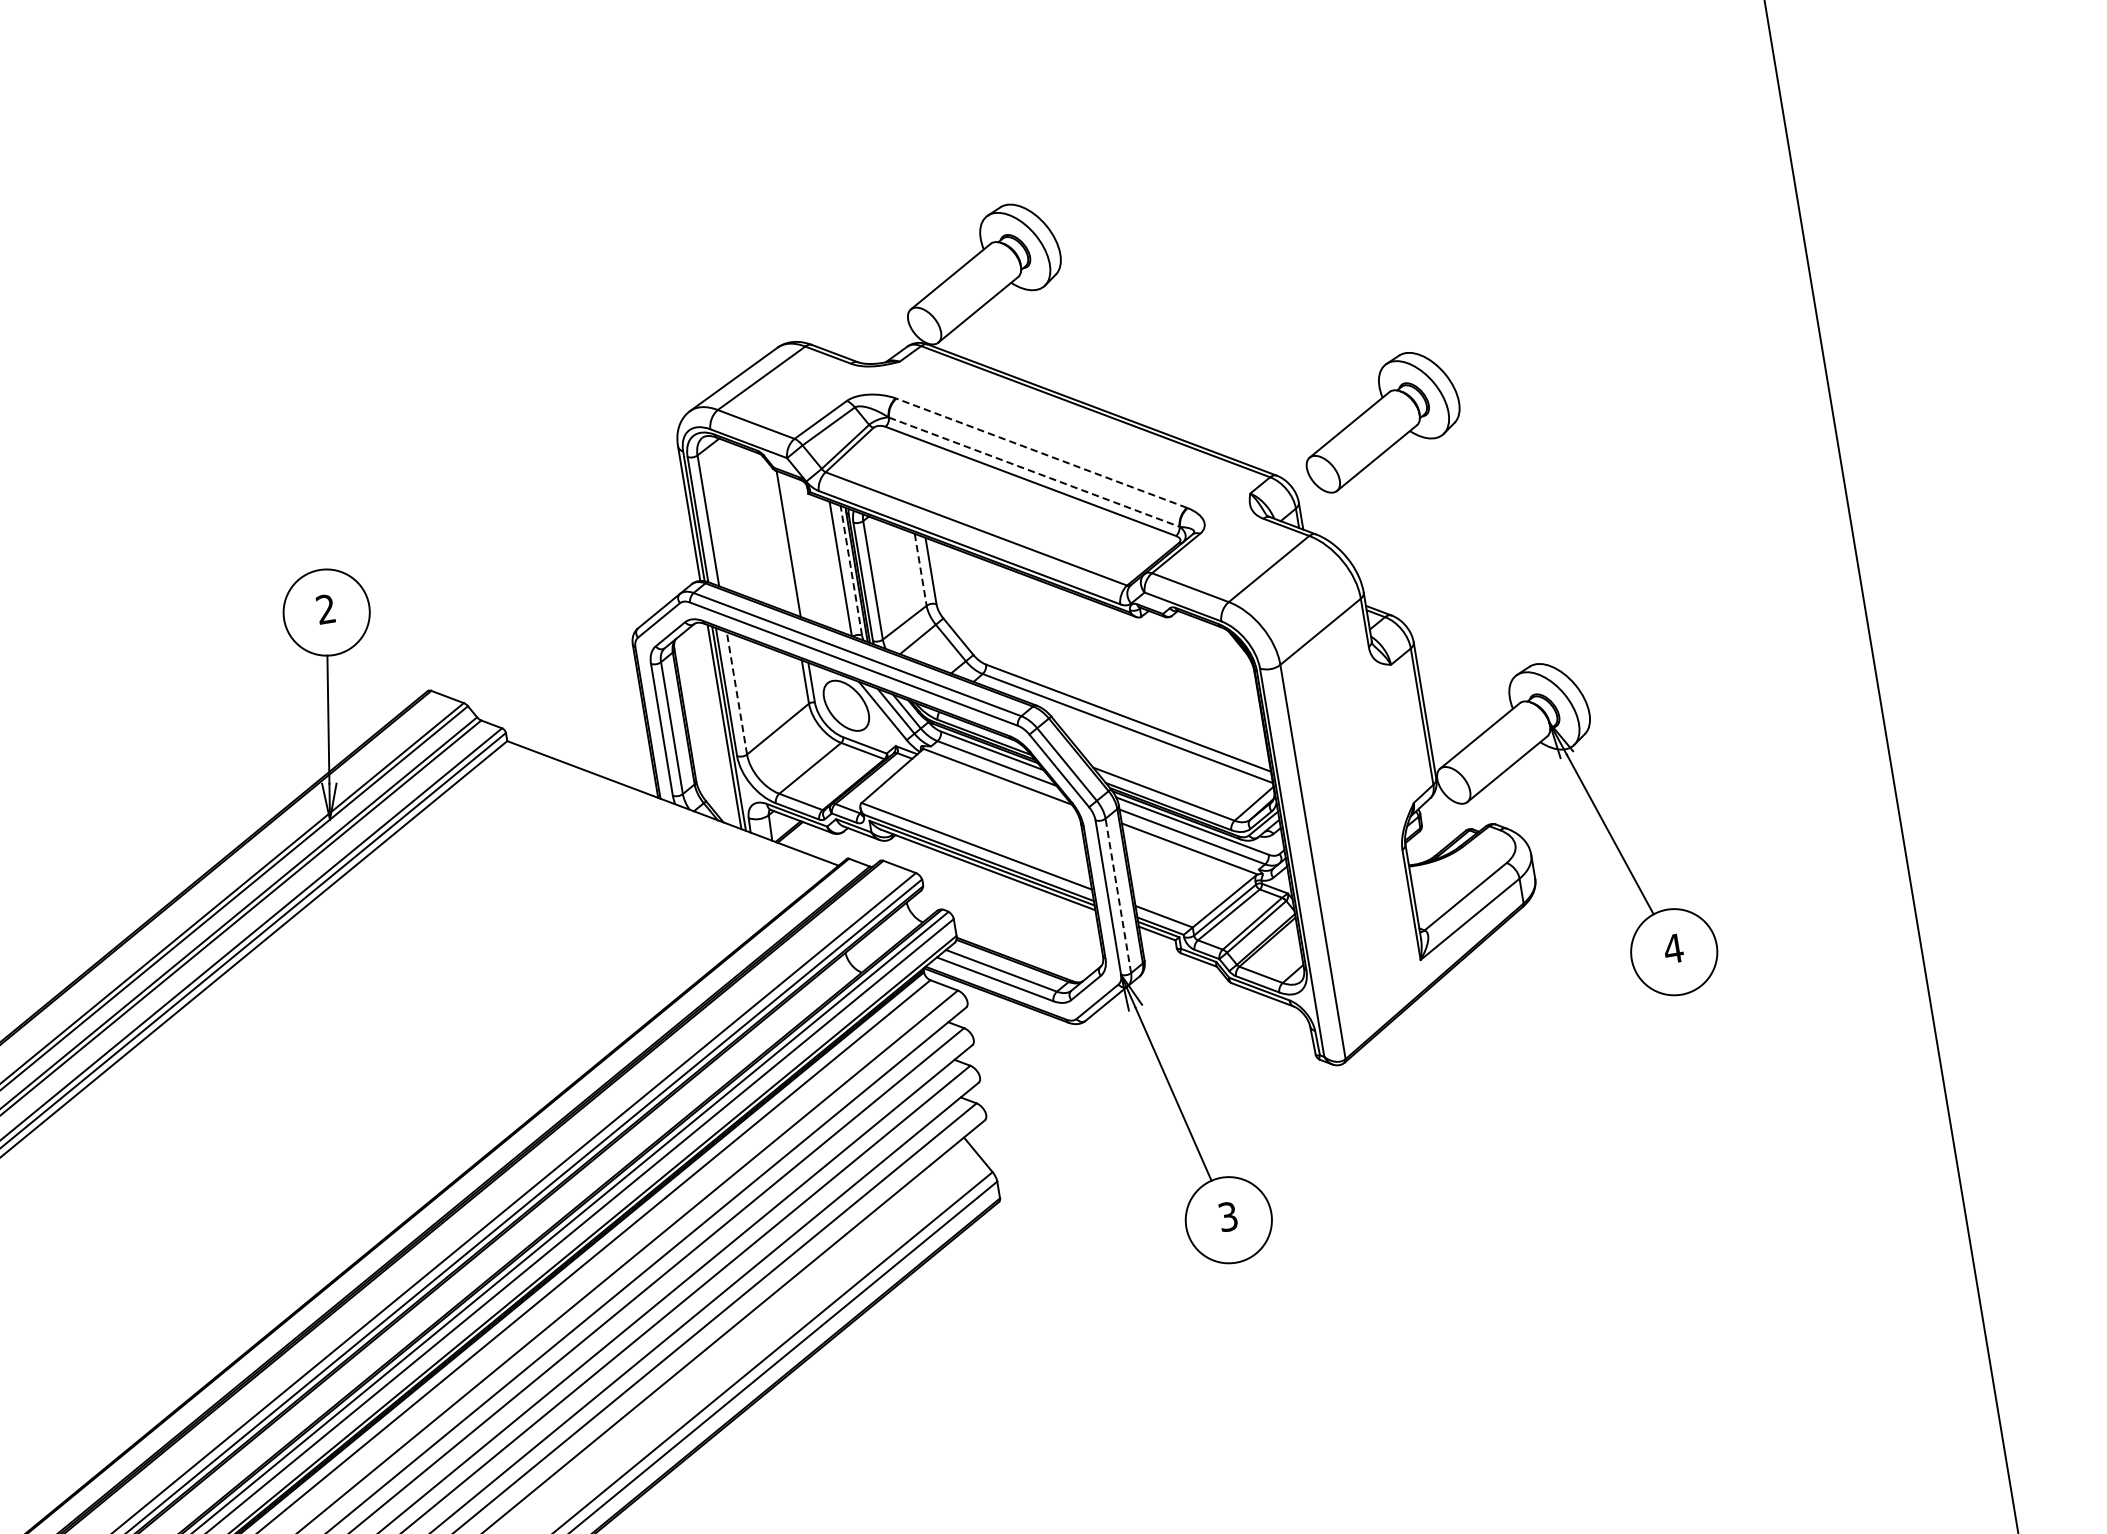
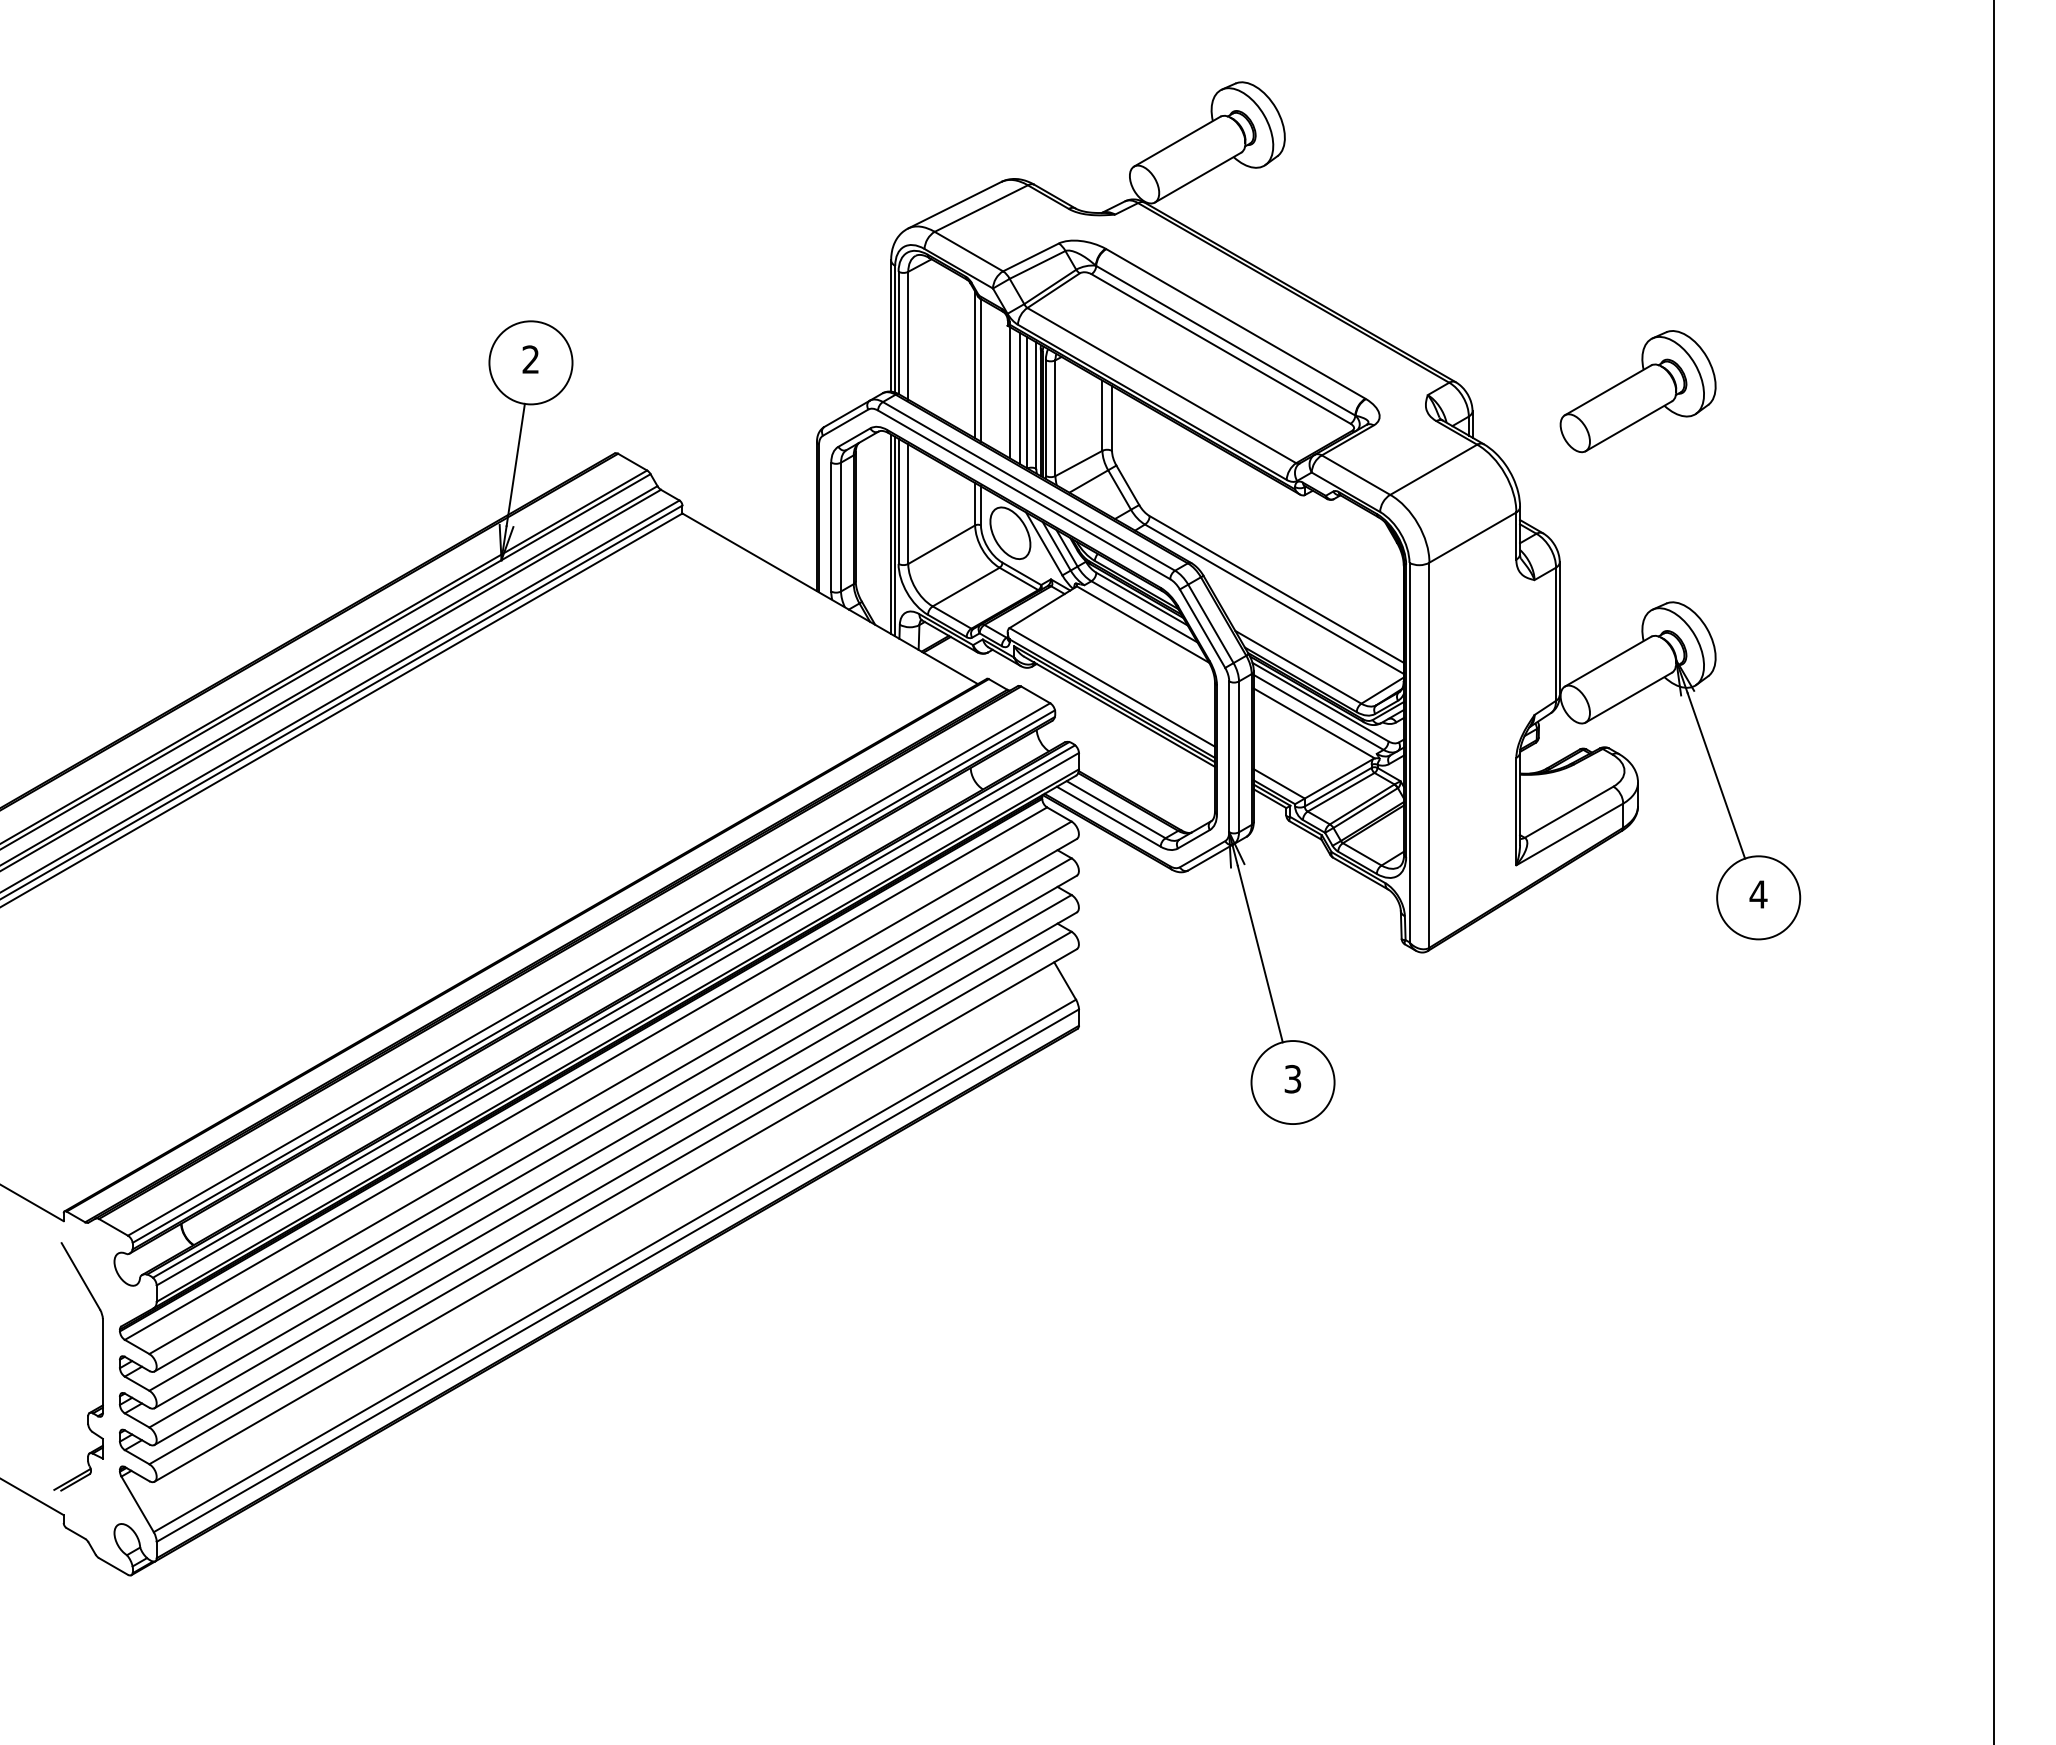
part: (1379, 420) -> (1637, 391), moved
line: (1041, 452) -> (1235, 323), dashed -> solid
line: (1033, 471) -> (1225, 340), dashed -> solid
line: (782, 538) -> (975, 364), added
line: (821, 561) -> (1009, 392), added
line: (832, 565) -> (1019, 397), added
line: (851, 570) -> (1036, 405), dashed -> solid
line: (920, 570) -> (1102, 416), dashed -> solid
line: (737, 693) -> (908, 504), dashed -> solid
line: (1118, 895) -> (1239, 756), dashed -> solid

